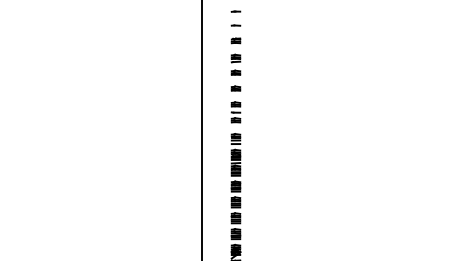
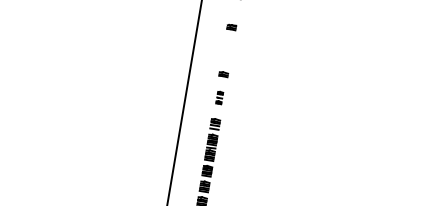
line: (235, 25) -> (233, 12), removed
part: (235, 64) -> (227, 50), removed
part: (235, 112) -> (219, 97), size x0.6

